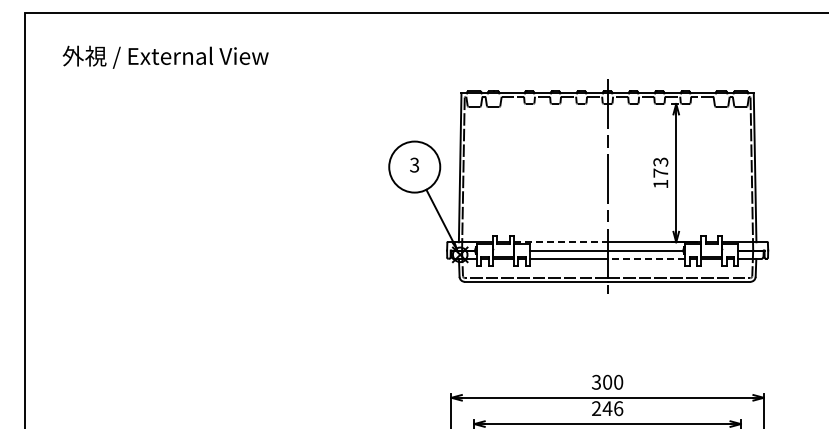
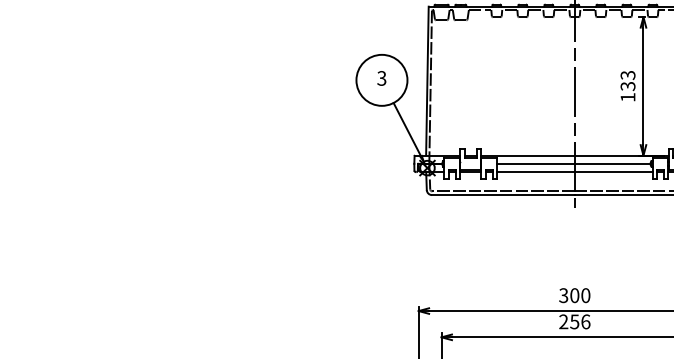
text: (660, 172) -> (627, 85), 173 -> 133
line: (560, 242) -> (527, 155), dashed -> solid
line: (646, 258) -> (613, 171), dashed -> solid
text: (607, 408) -> (574, 321), 246 -> 256

